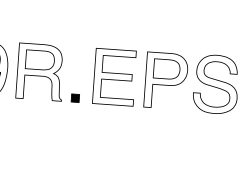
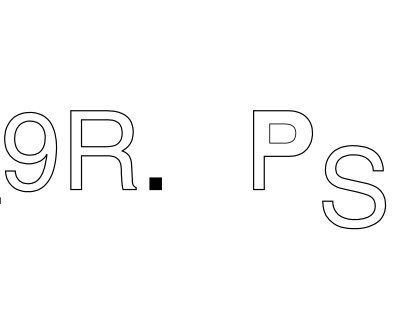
part: (166, 69) -> (282, 133), size x0.7
part: (114, 77) -> (209, 150), removed
part: (215, 84) -> (353, 187), moved

